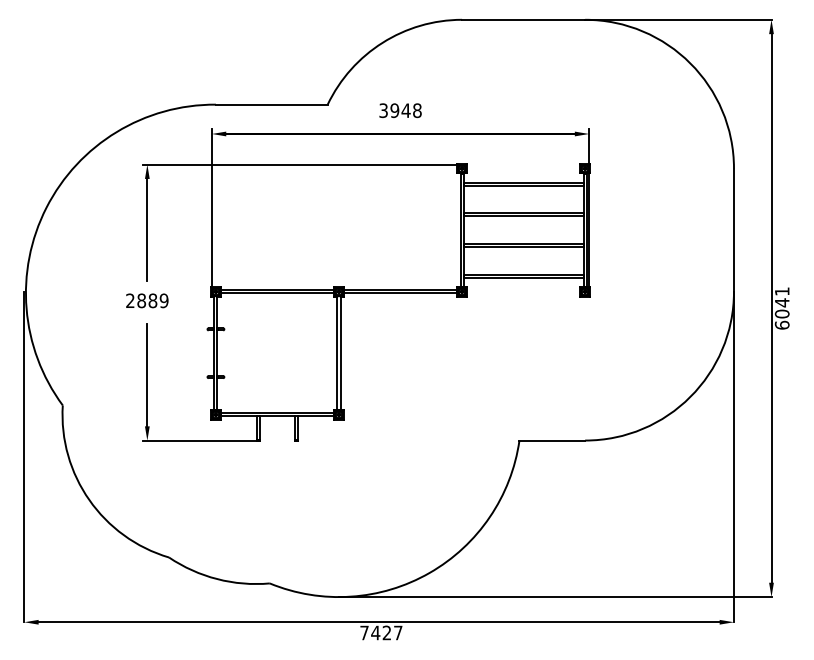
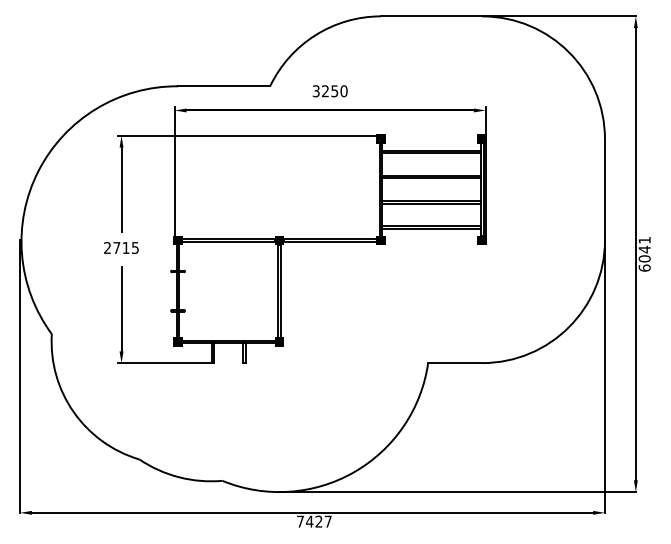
text: (405, 110) -> (334, 91), 3948 -> 3250
text: (152, 301) -> (125, 248), 2889 -> 2715

